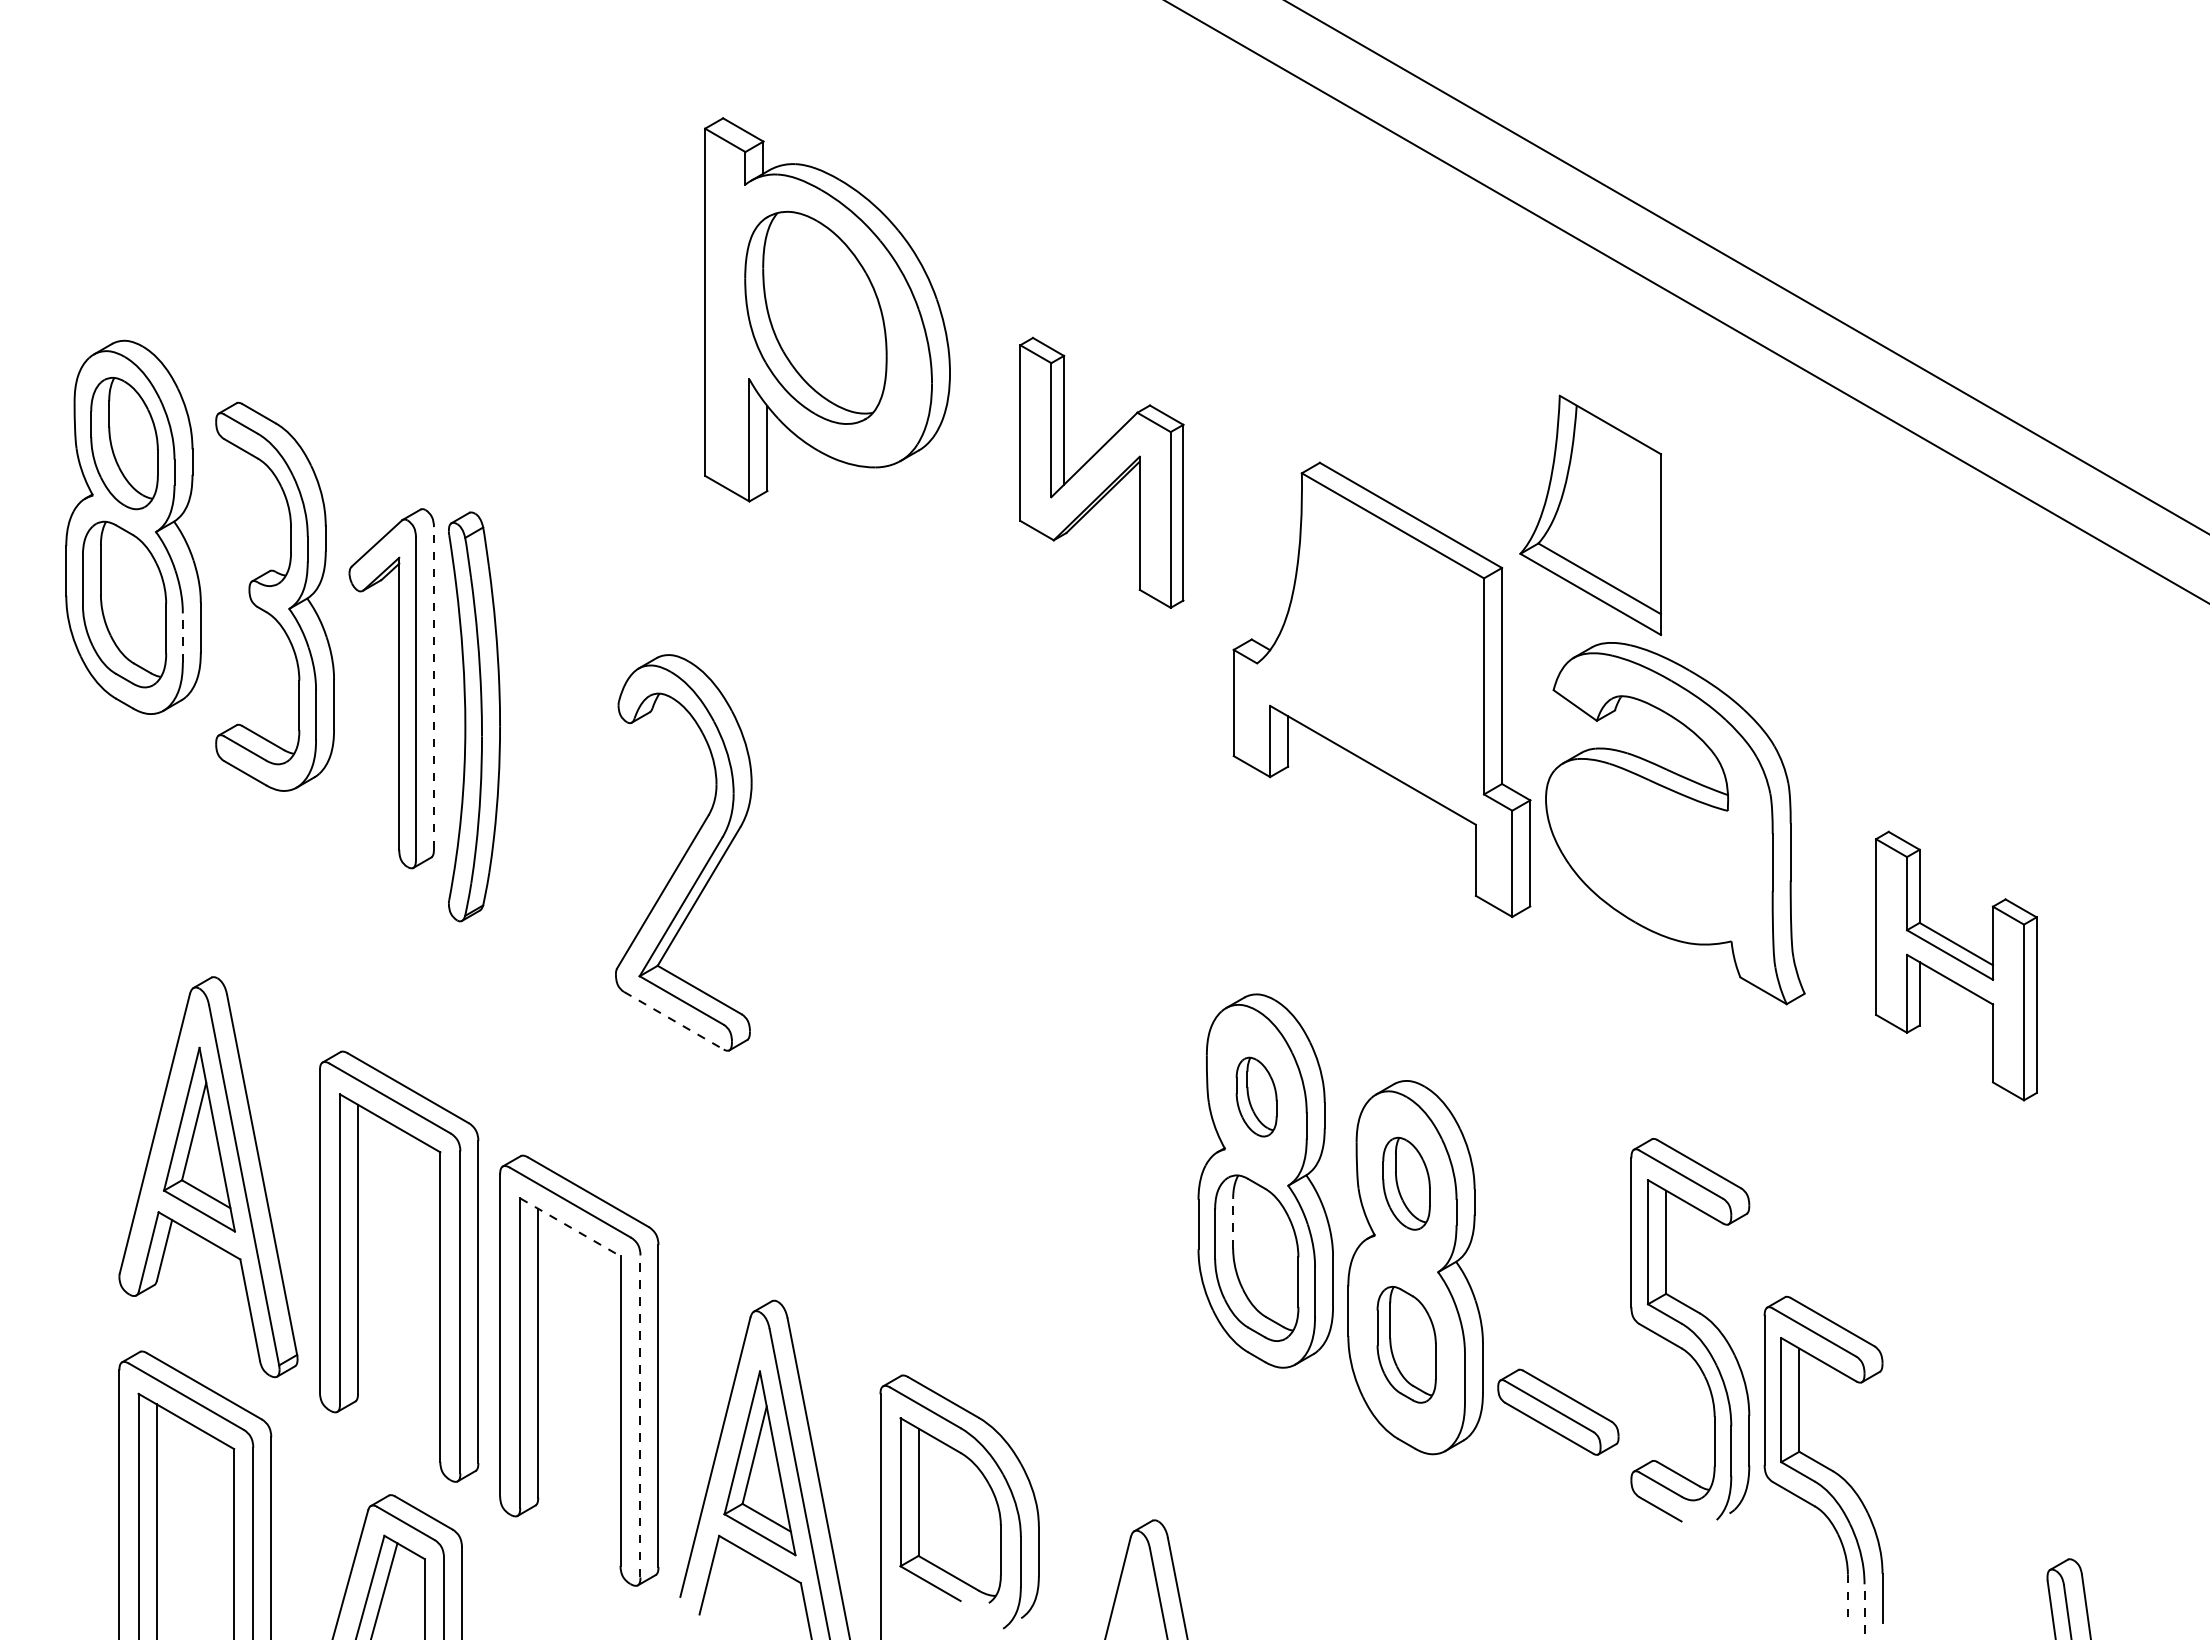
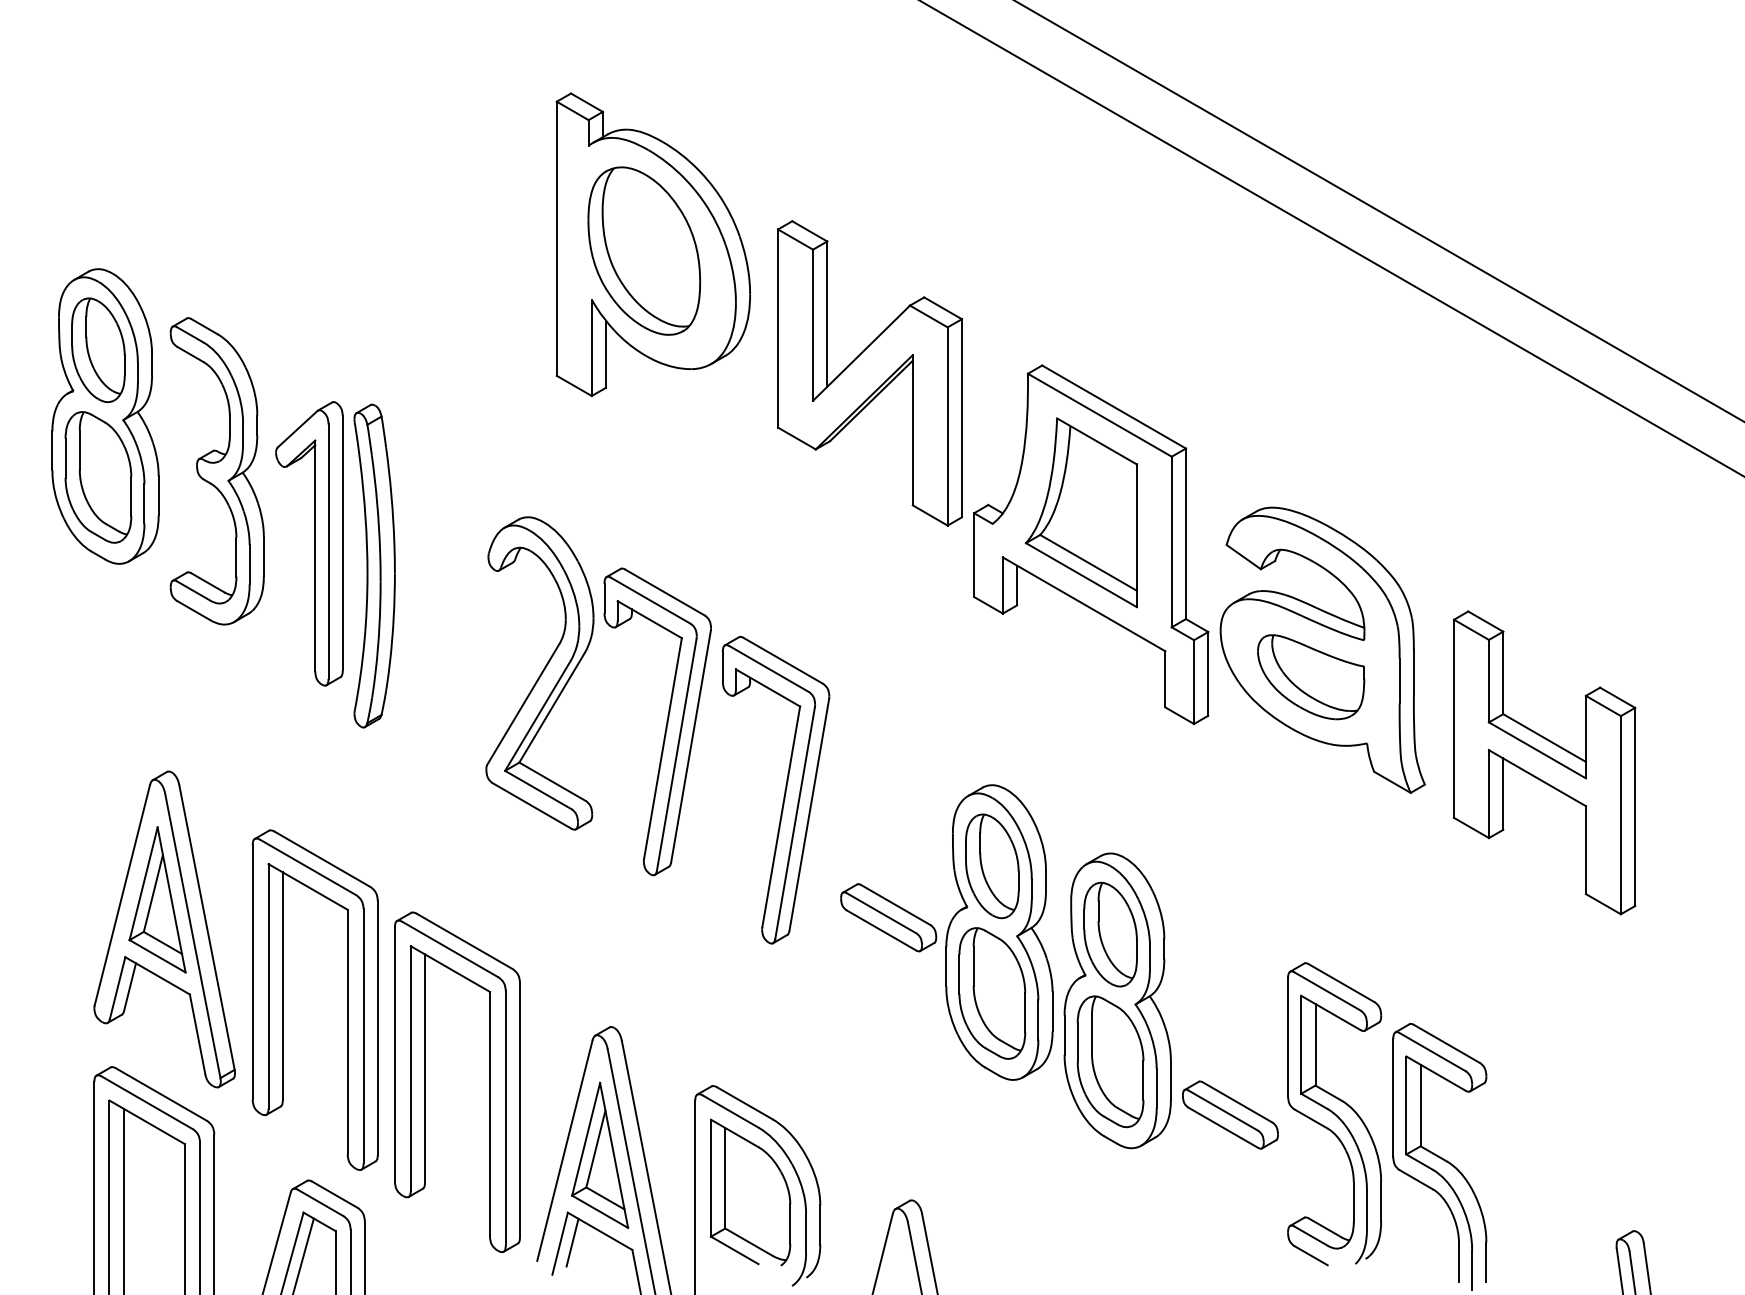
part: (1101, 472) -> (869, 373), size x1.43
part: (1590, 514) -> (1081, 512), moved
line: (182, 638) -> (144, 504), dashed -> solid
line: (433, 688) -> (342, 543), dashed -> solid
part: (1660, 857) -> (1311, 677), added
part: (843, 917) -> (666, 724), added
part: (1956, 965) -> (1544, 762), size x1.43
part: (993, 1003) -> (784, 792), added
line: (674, 1020) -> (532, 805), dashed -> solid
part: (1256, 1096) -> (992, 865), size x1.67
part: (1125, 1161) -> (888, 917), added
part: (1406, 1183) -> (1110, 934), size x1.43
line: (1233, 1223) -> (973, 966), dashed -> solid
line: (570, 1227) -> (450, 969), dashed -> solid
part: (1690, 1330) -> (1334, 1114), moved
part: (1406, 1344) -> (1110, 1061), size x1.43
line: (640, 1416) -> (505, 1118), dashed -> solid
line: (724, 1573) -> (572, 1242), added
line: (1847, 1599) -> (1458, 1262), dashed -> solid
line: (1864, 1609) -> (1472, 1270), dashed -> solid

